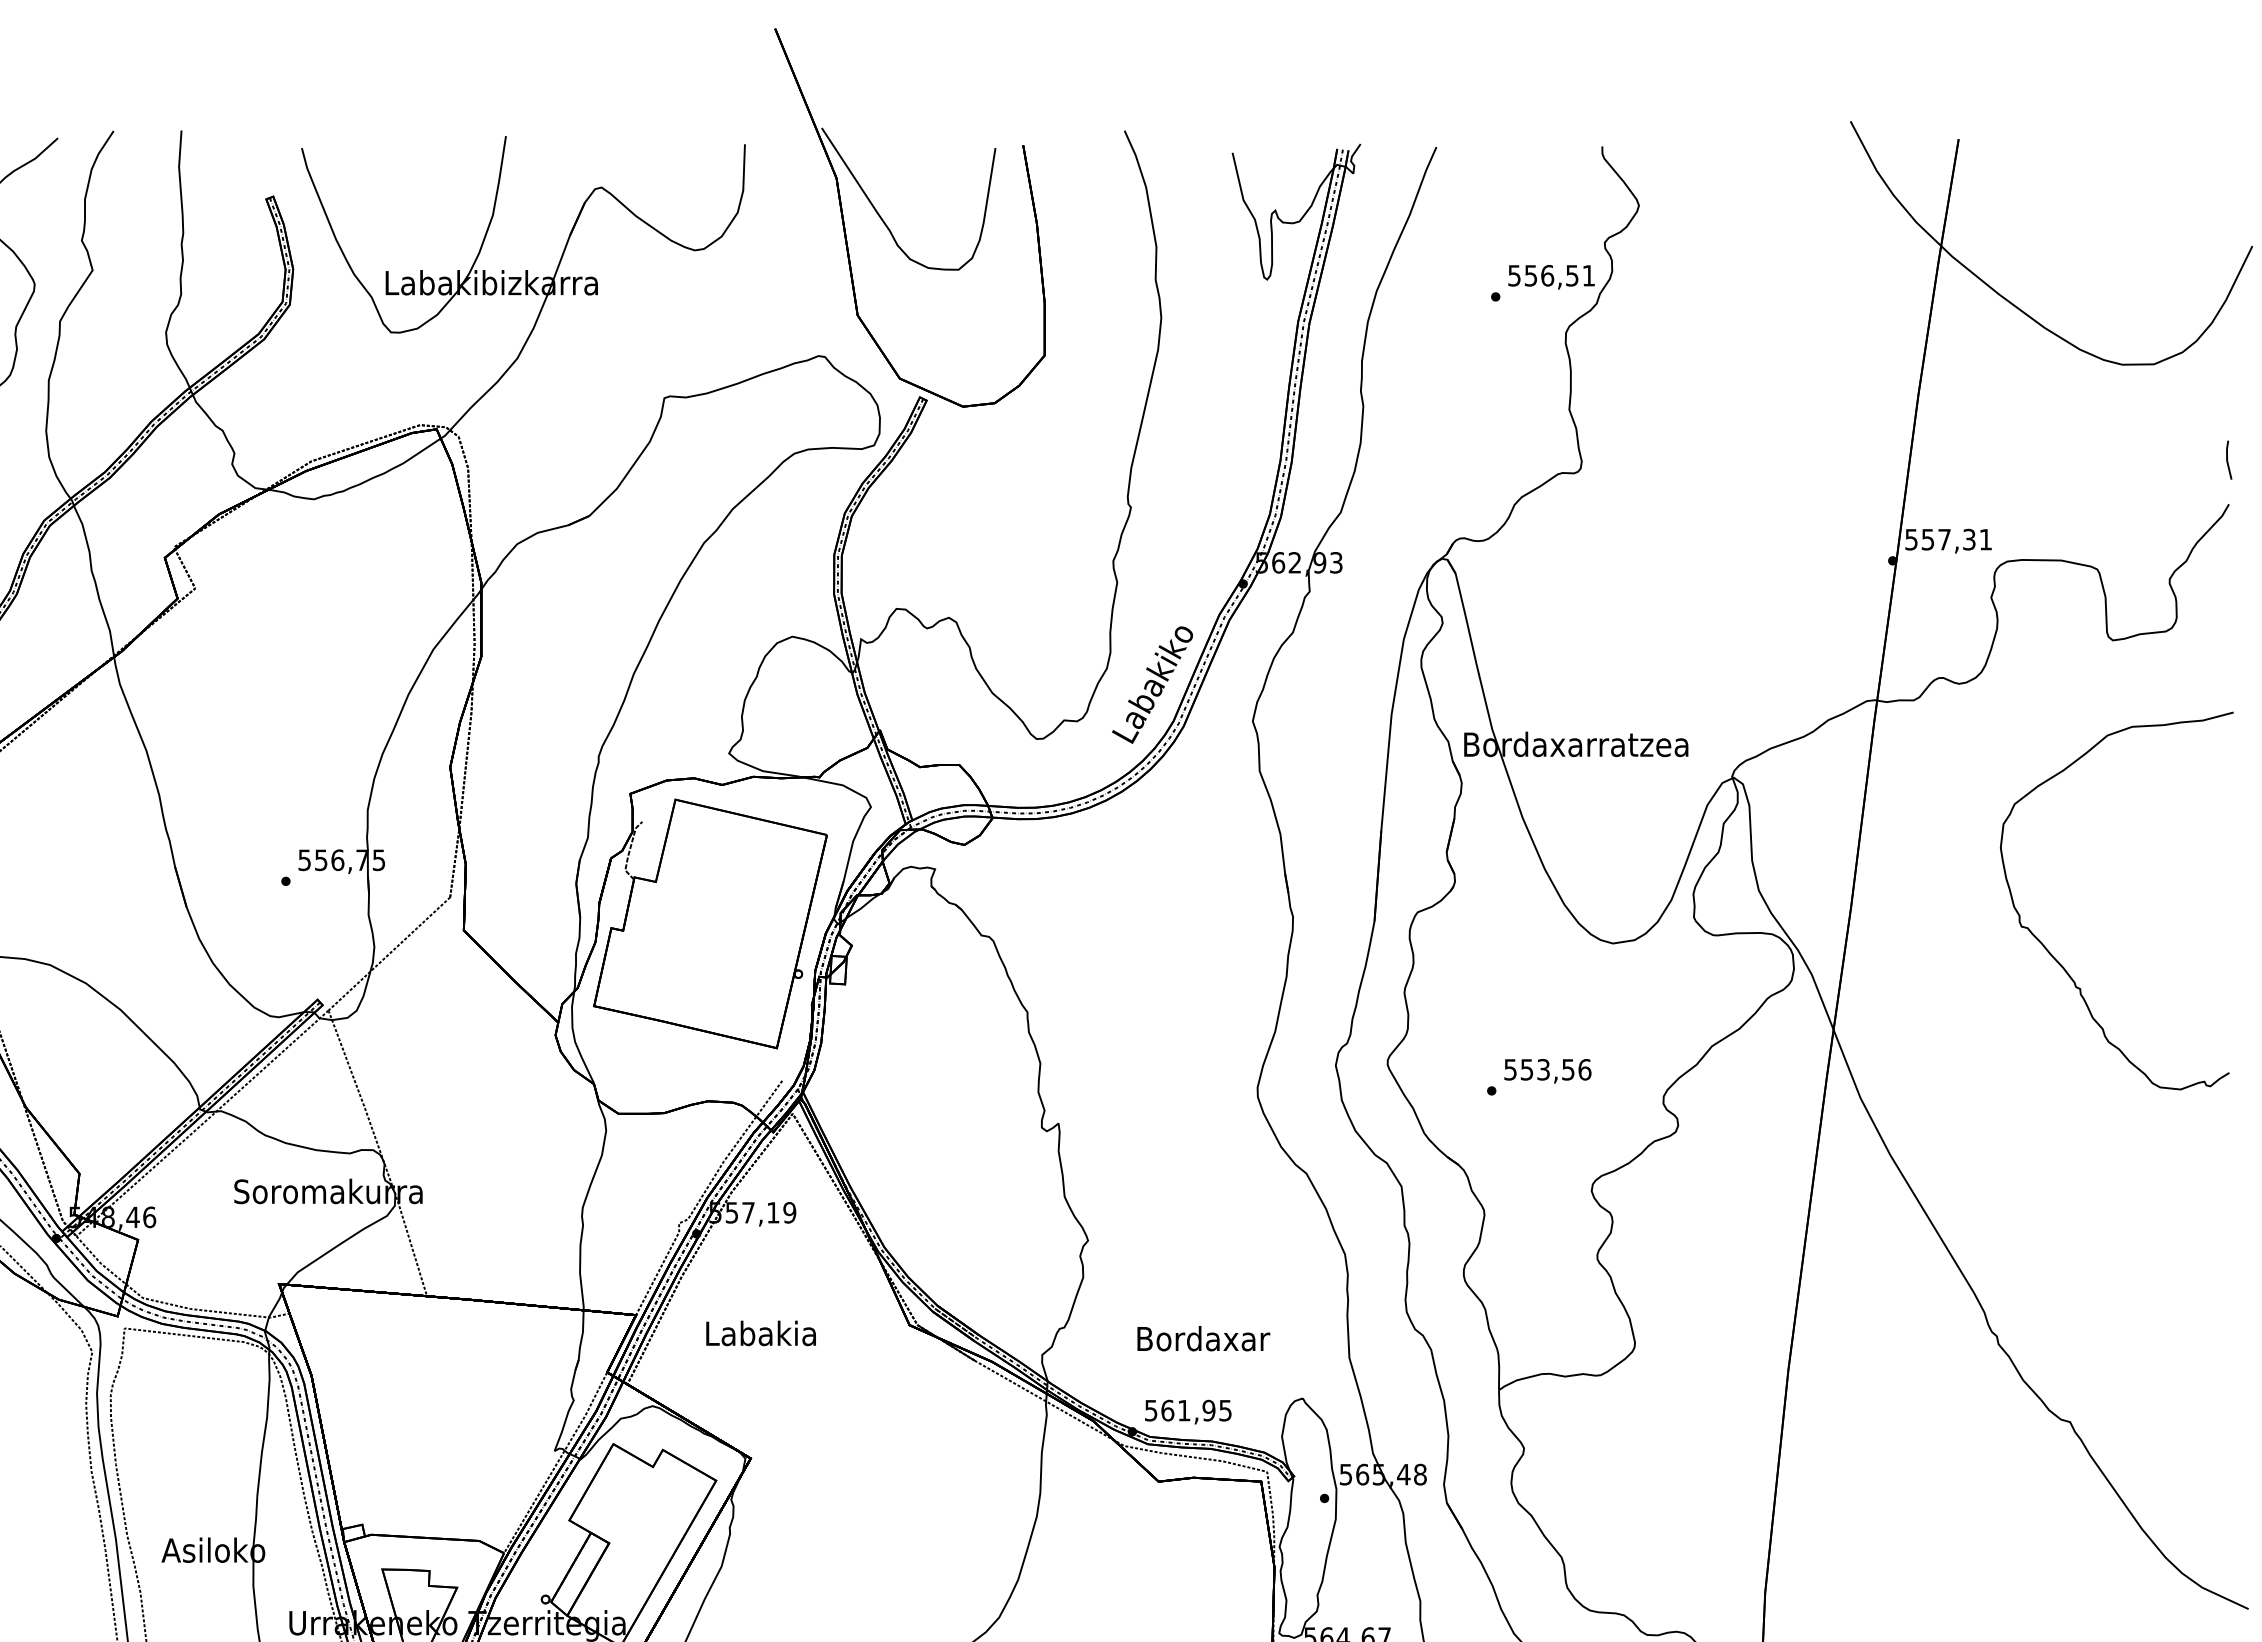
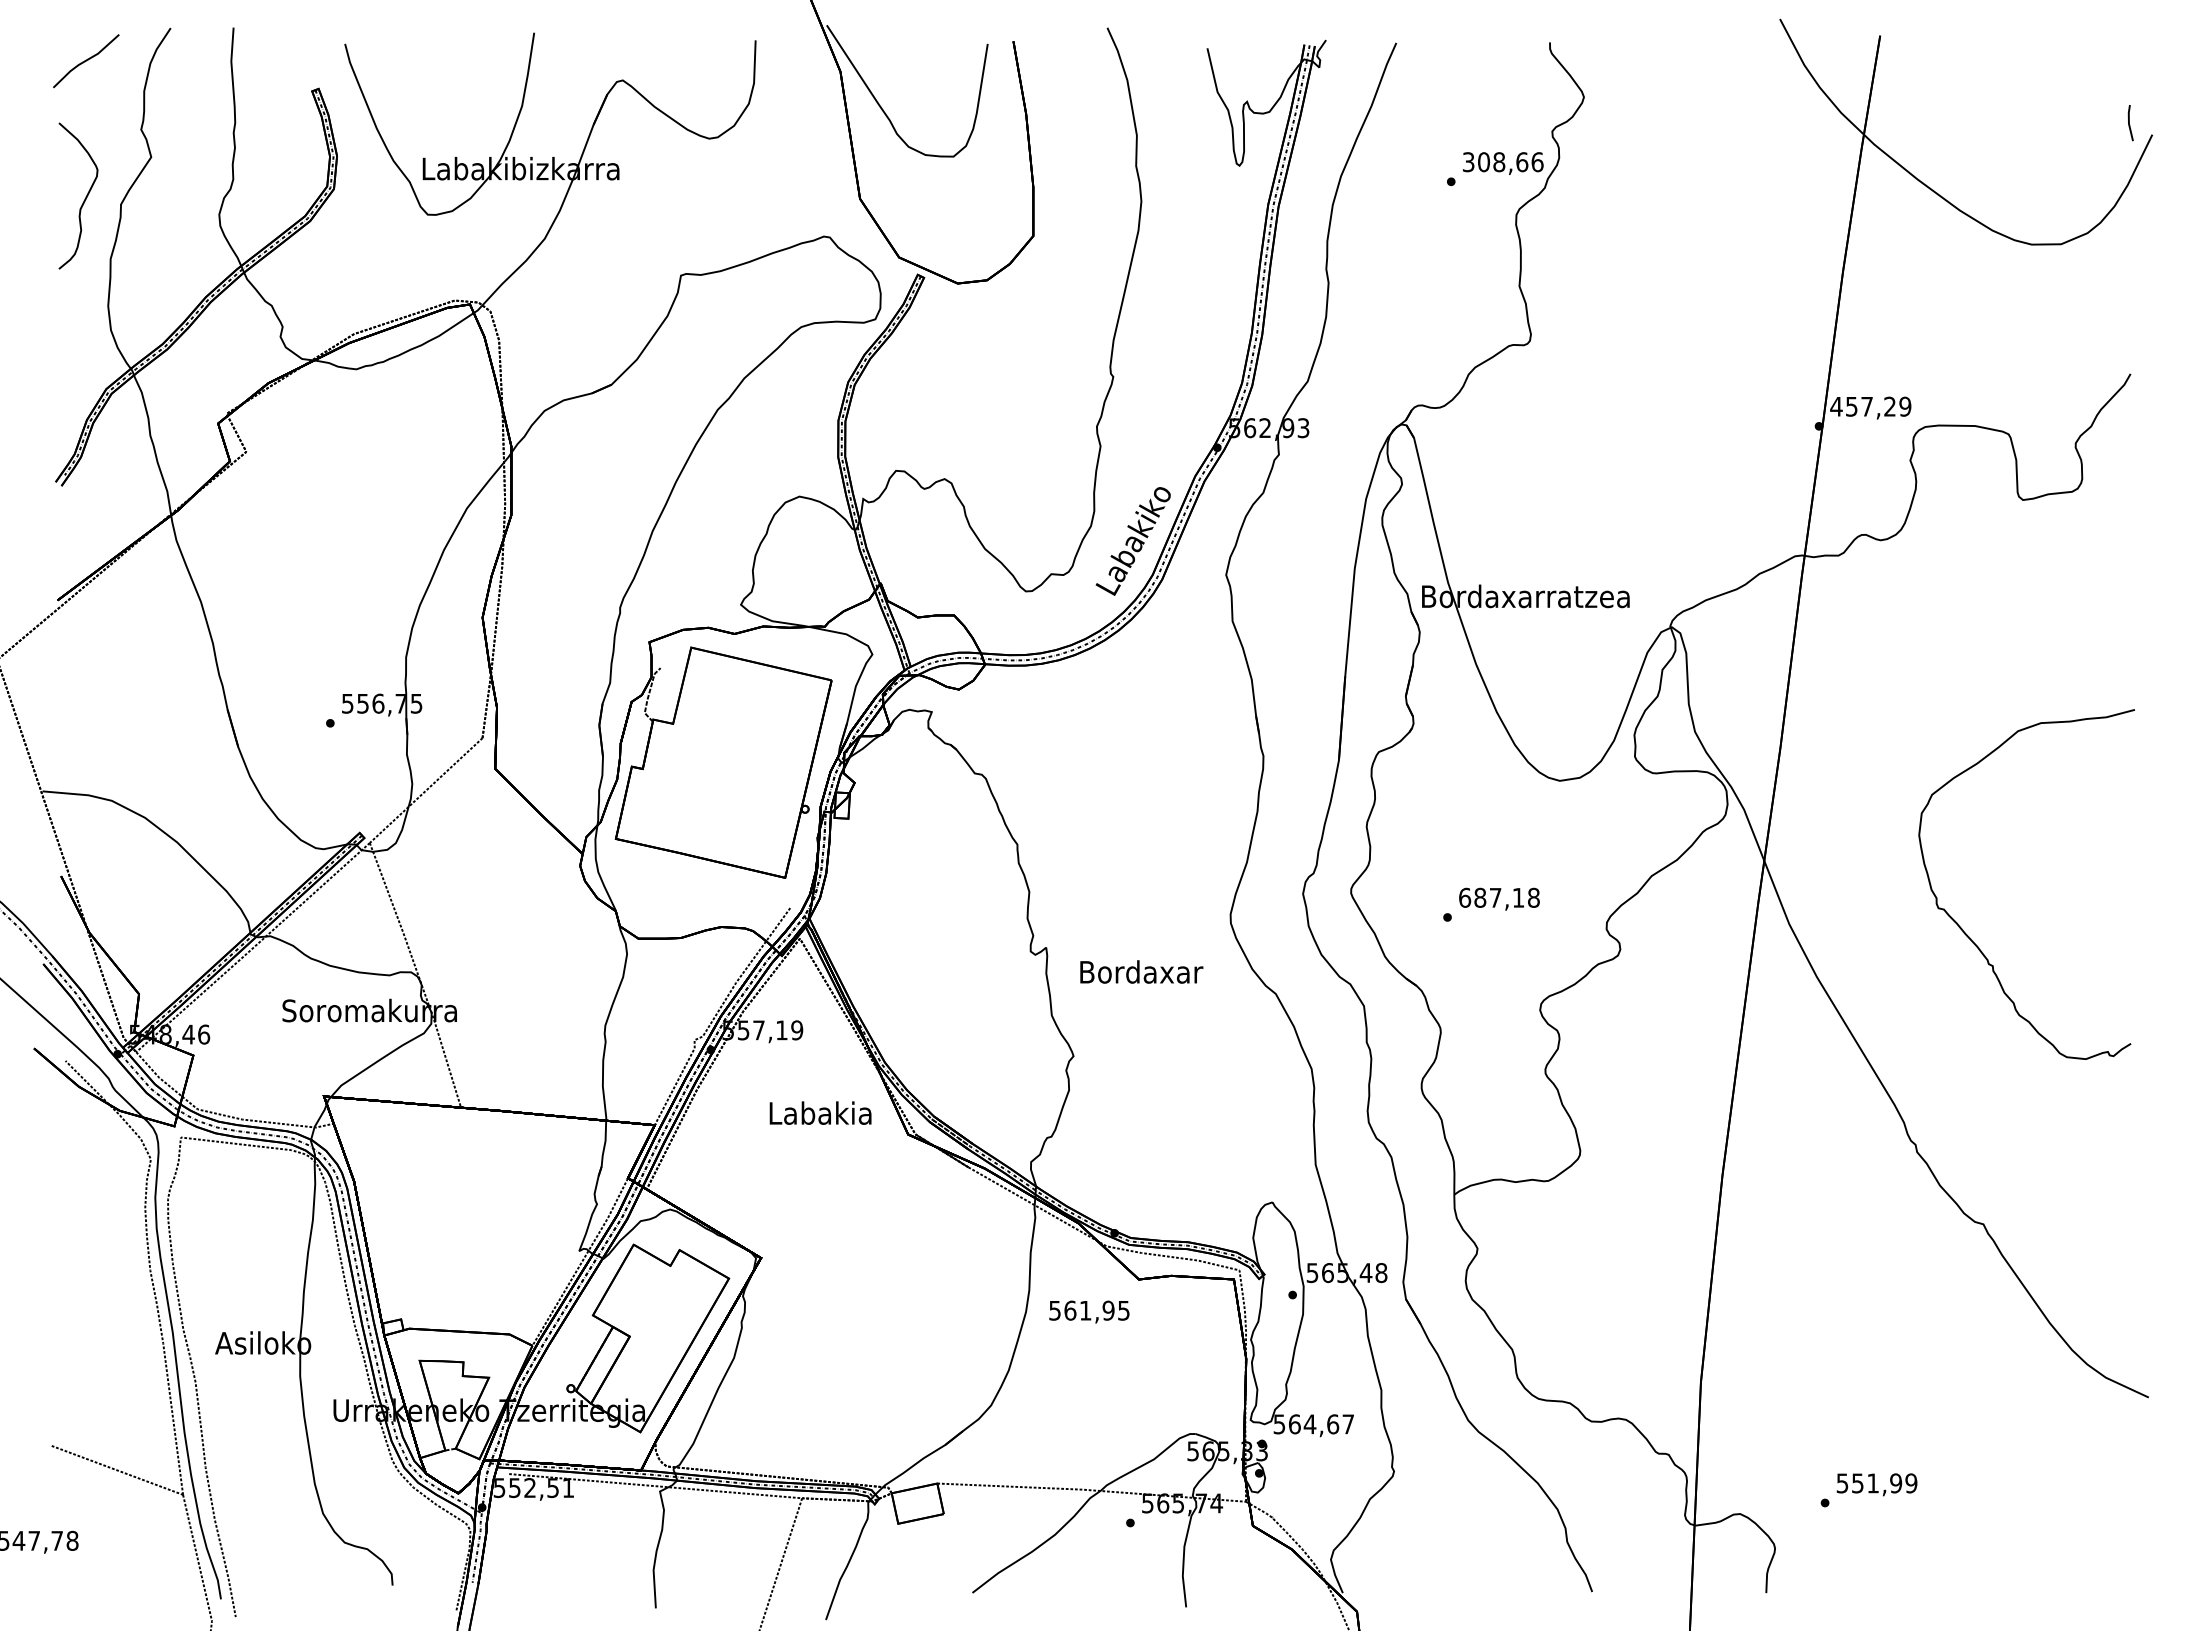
text: (1552, 276) -> (1503, 162), 556,51 -> 308,66
line: (2227, 460) -> (2129, 123), moved
text: (1948, 539) -> (1870, 406), 557,31 -> 457,29
curve: (2056, 958) -> (1970, 937), moved
text: (1547, 1069) -> (1499, 897), 553,56 -> 687,18
text: (760, 1332) -> (820, 1112), moved
text: (1203, 1338) -> (1141, 971), moved
text: (1188, 1411) -> (1089, 1311), moved

